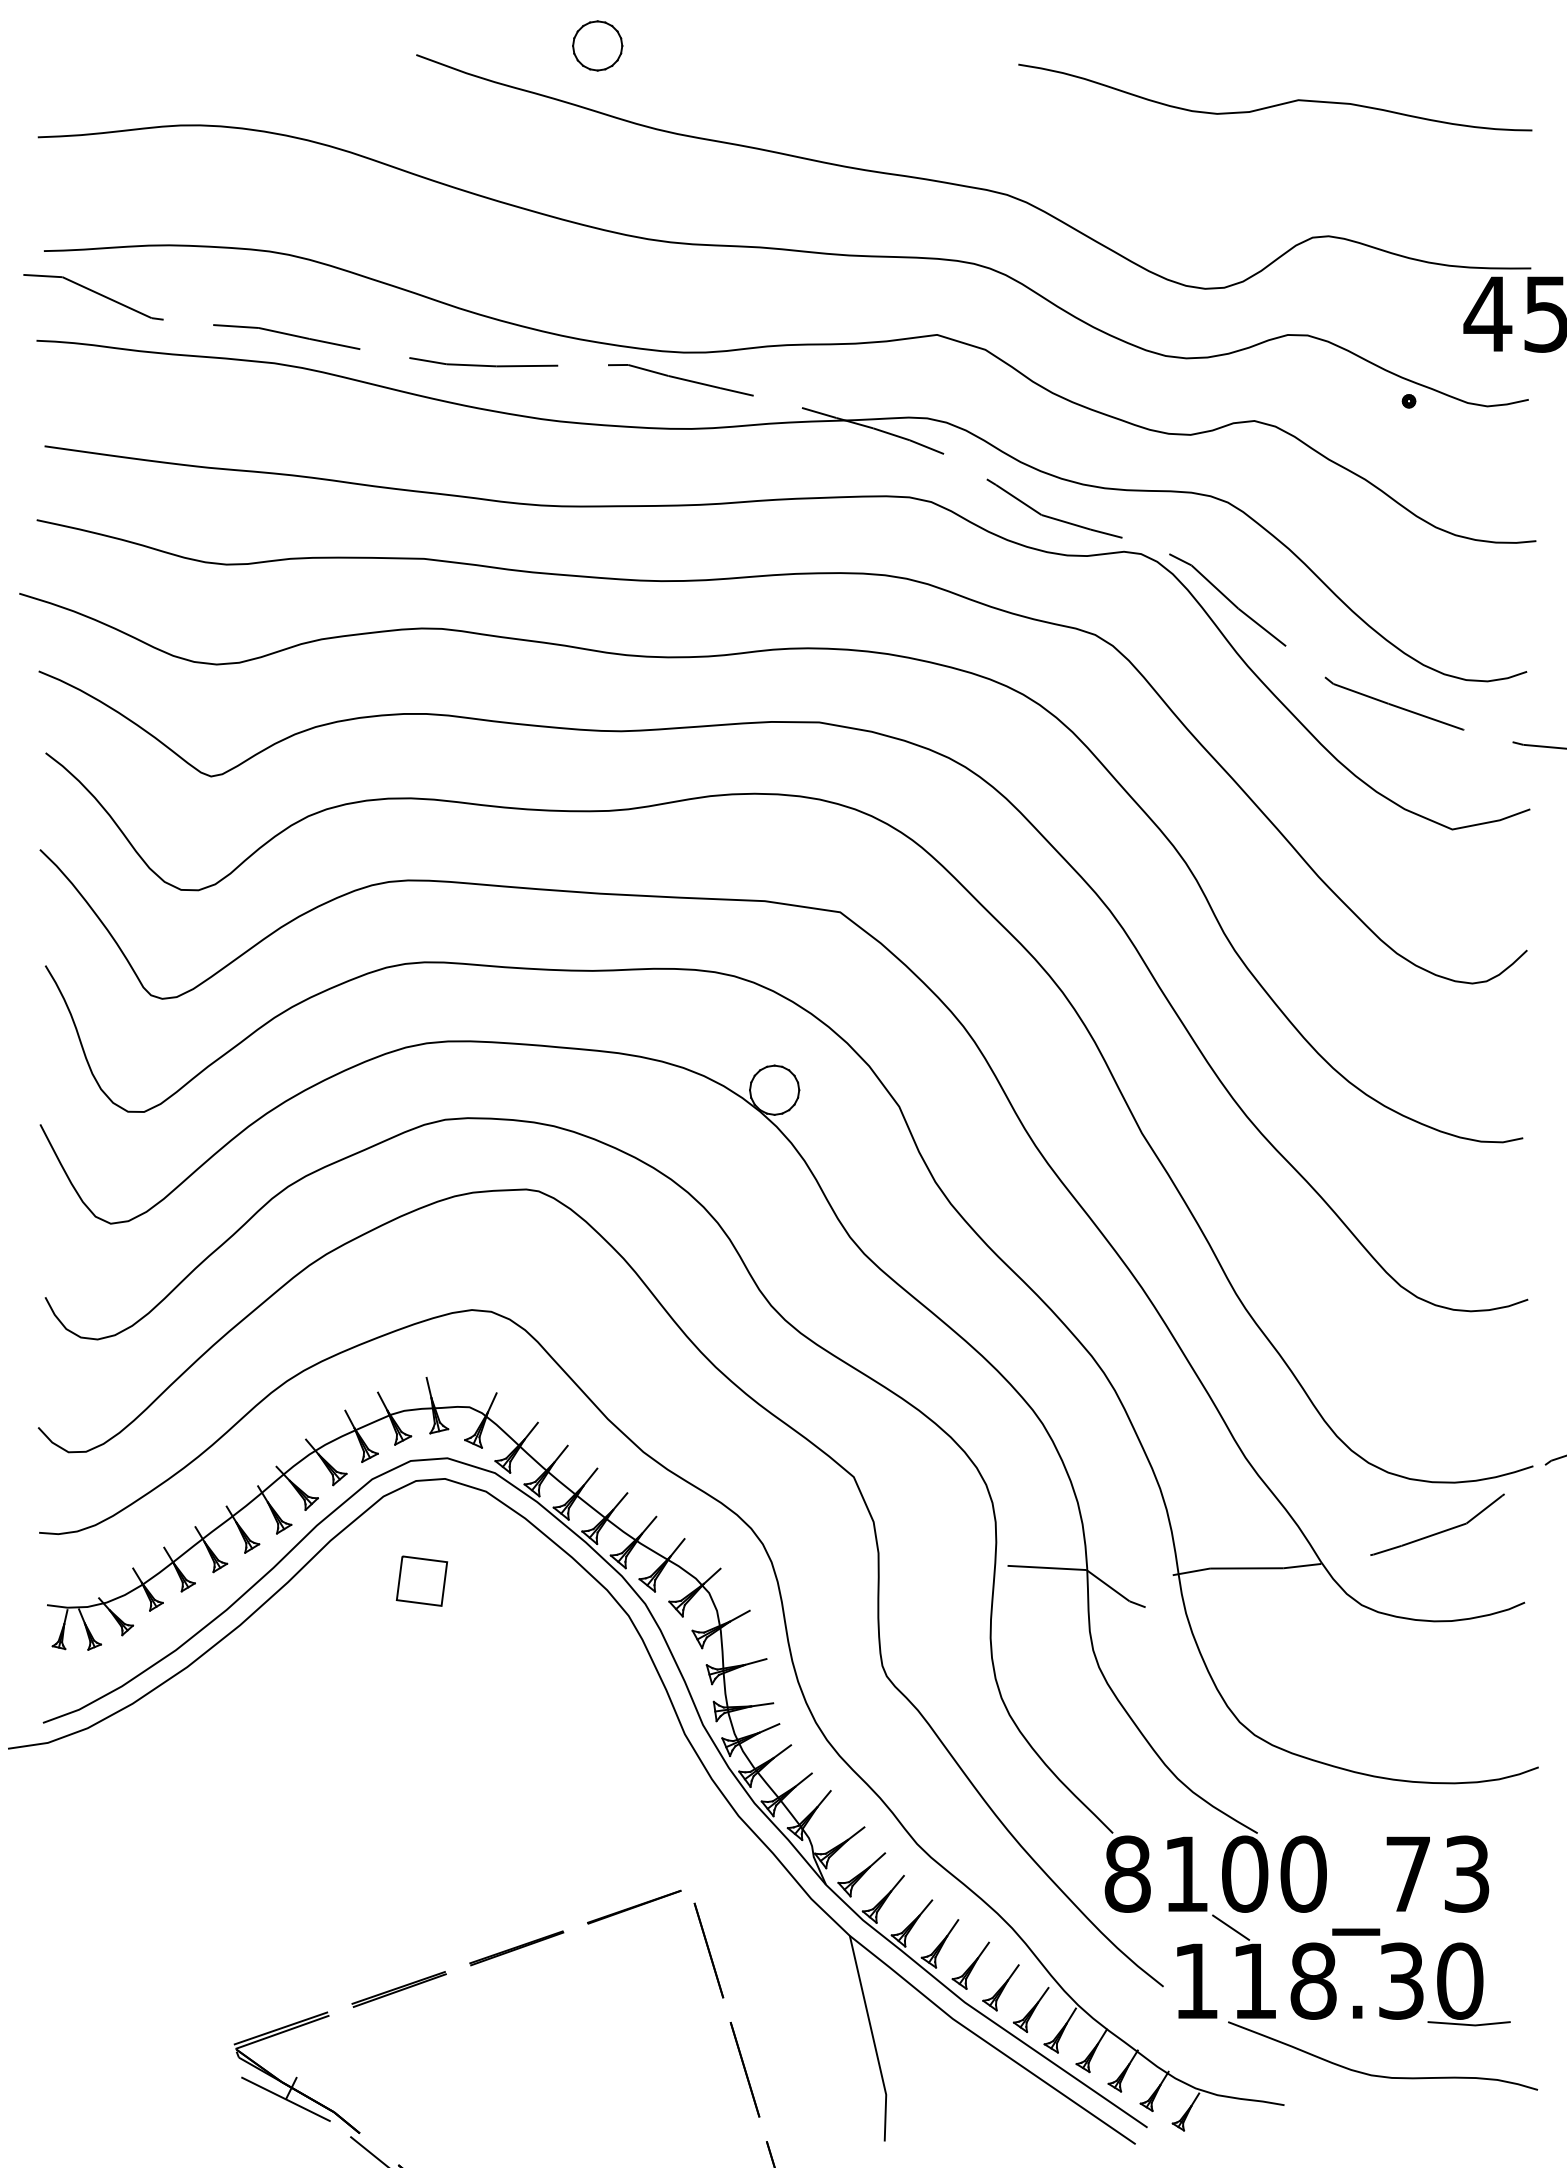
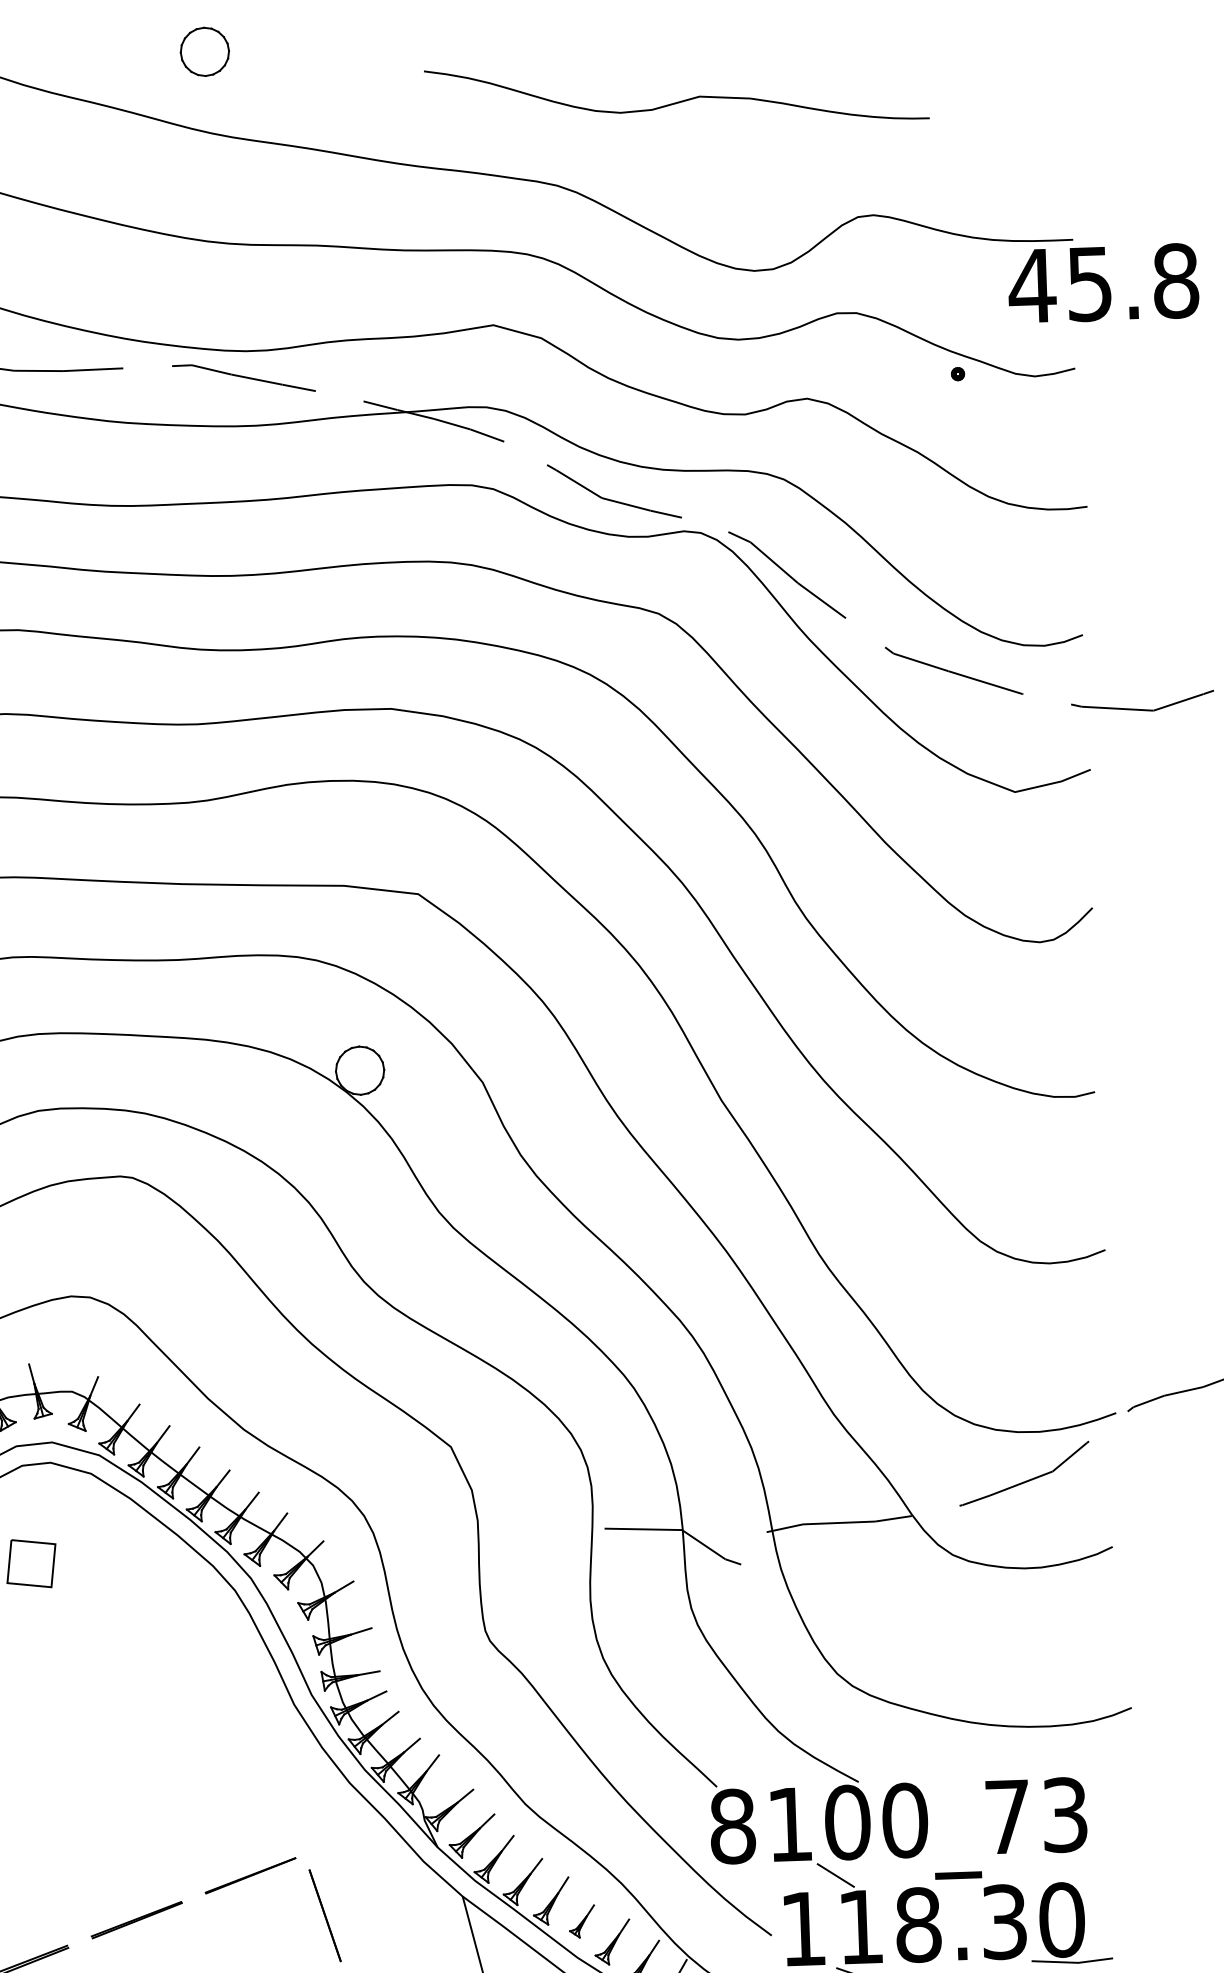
part: (597, 45) -> (204, 51), moved
curve: (1275, 104) -> (677, 101), moved
part: (970, 1965) -> (581, 1921), size x0.7

